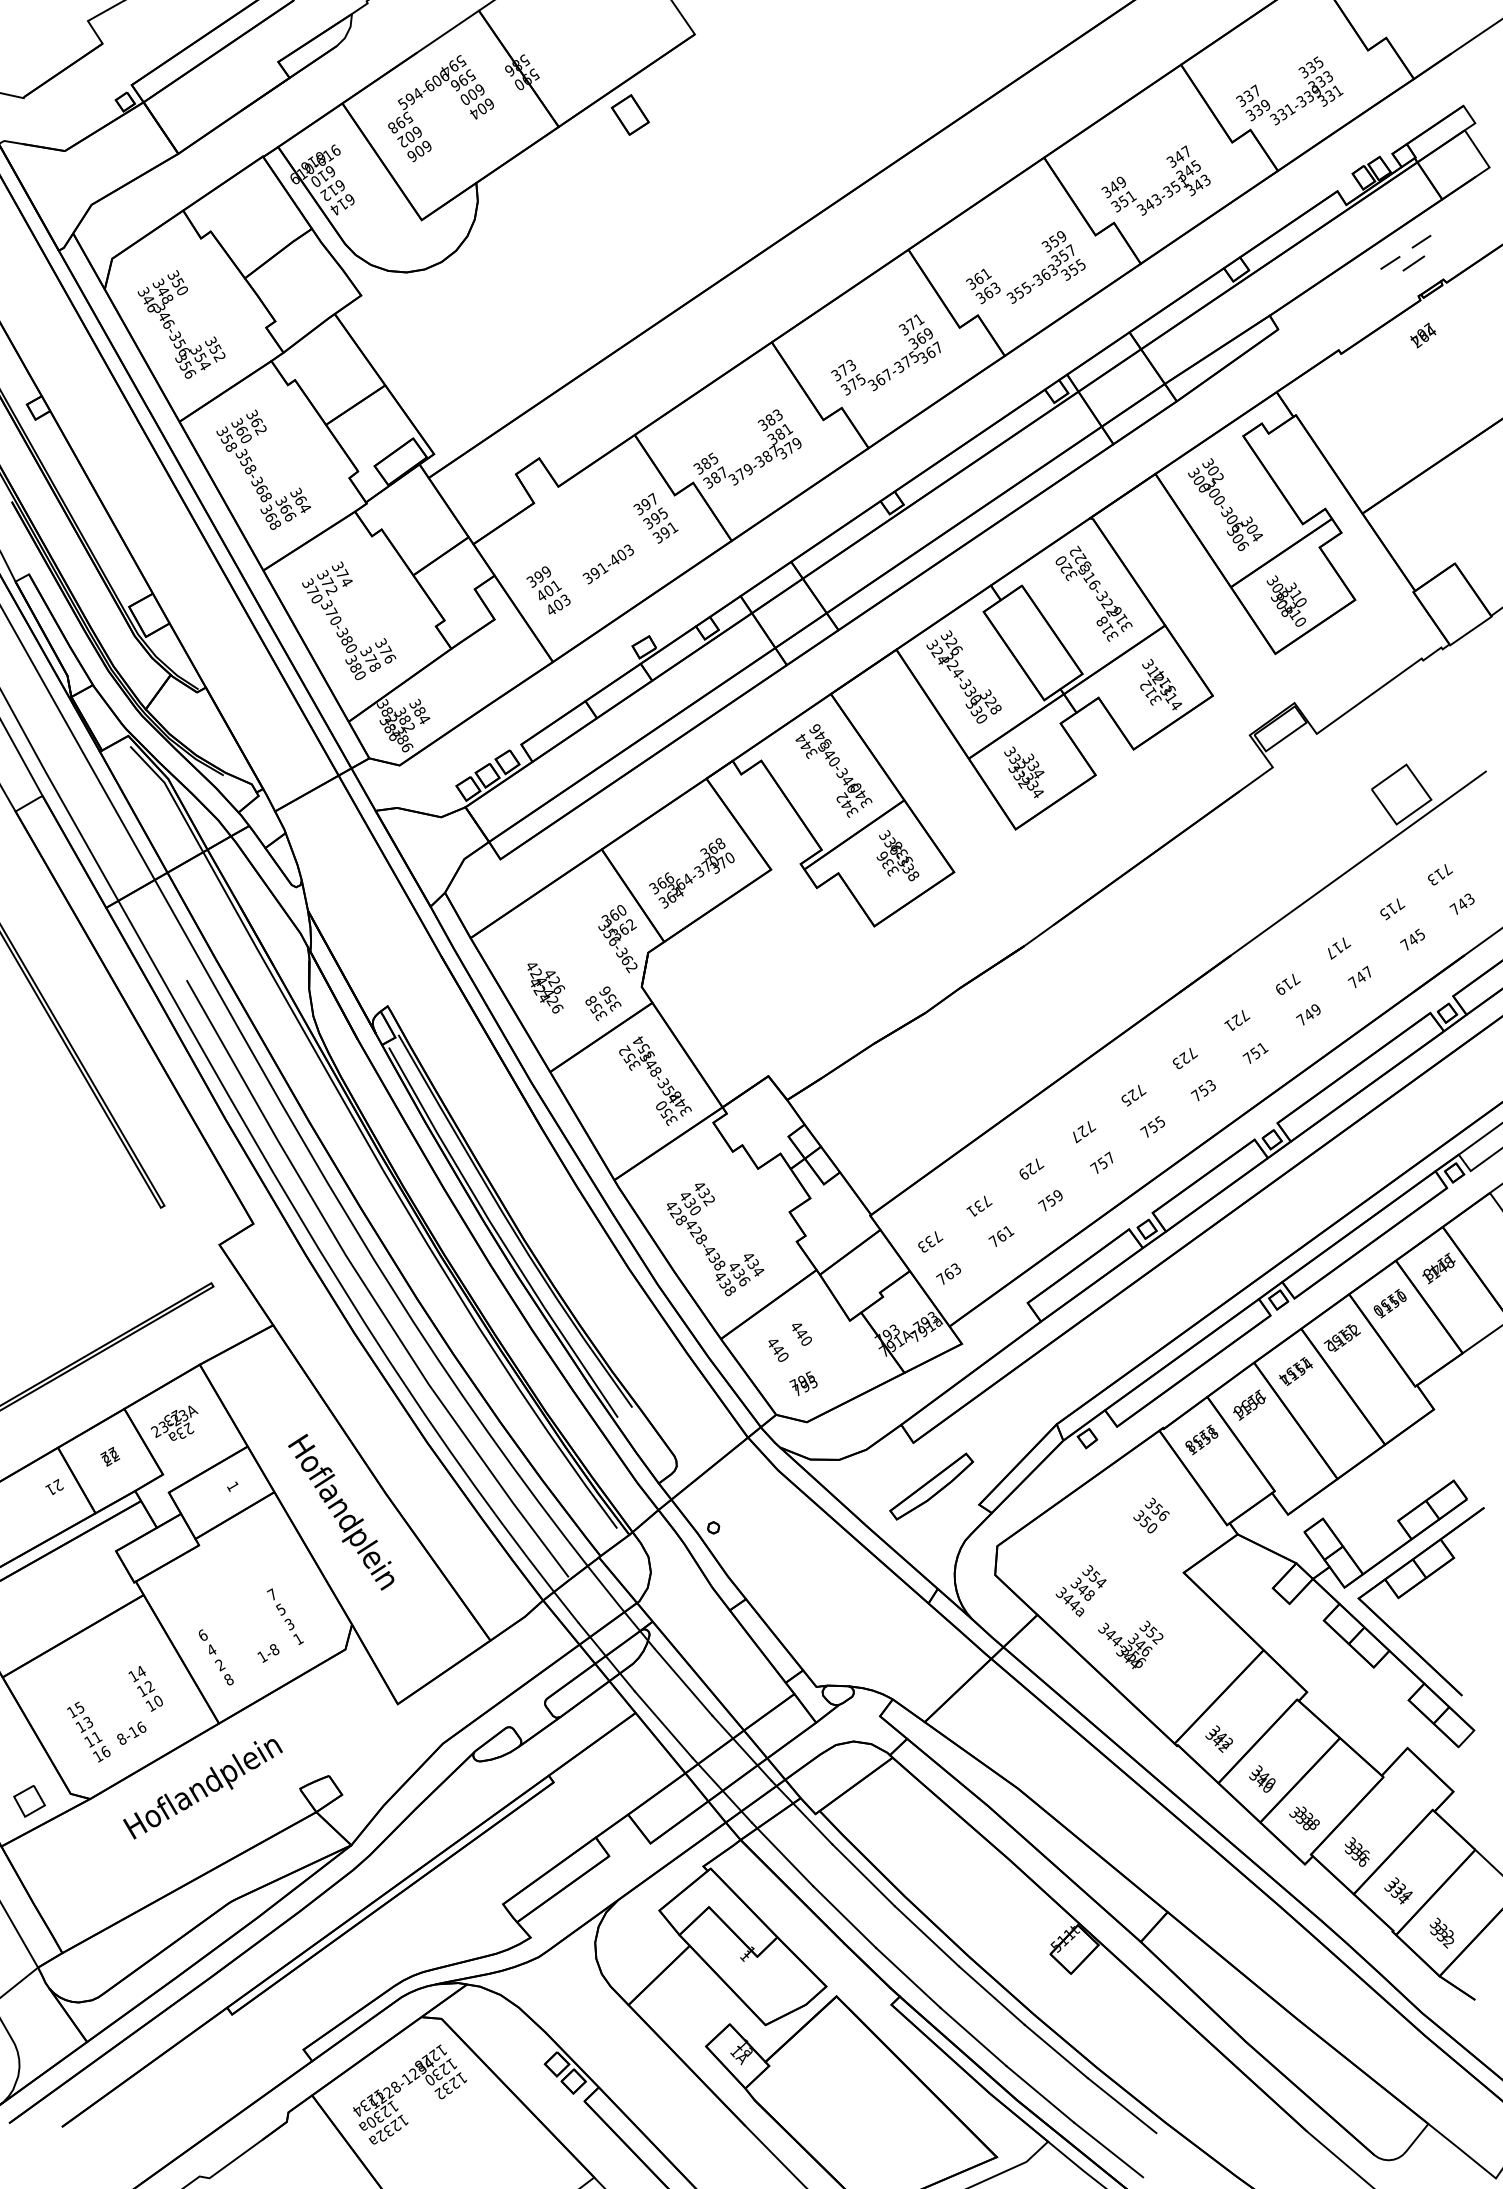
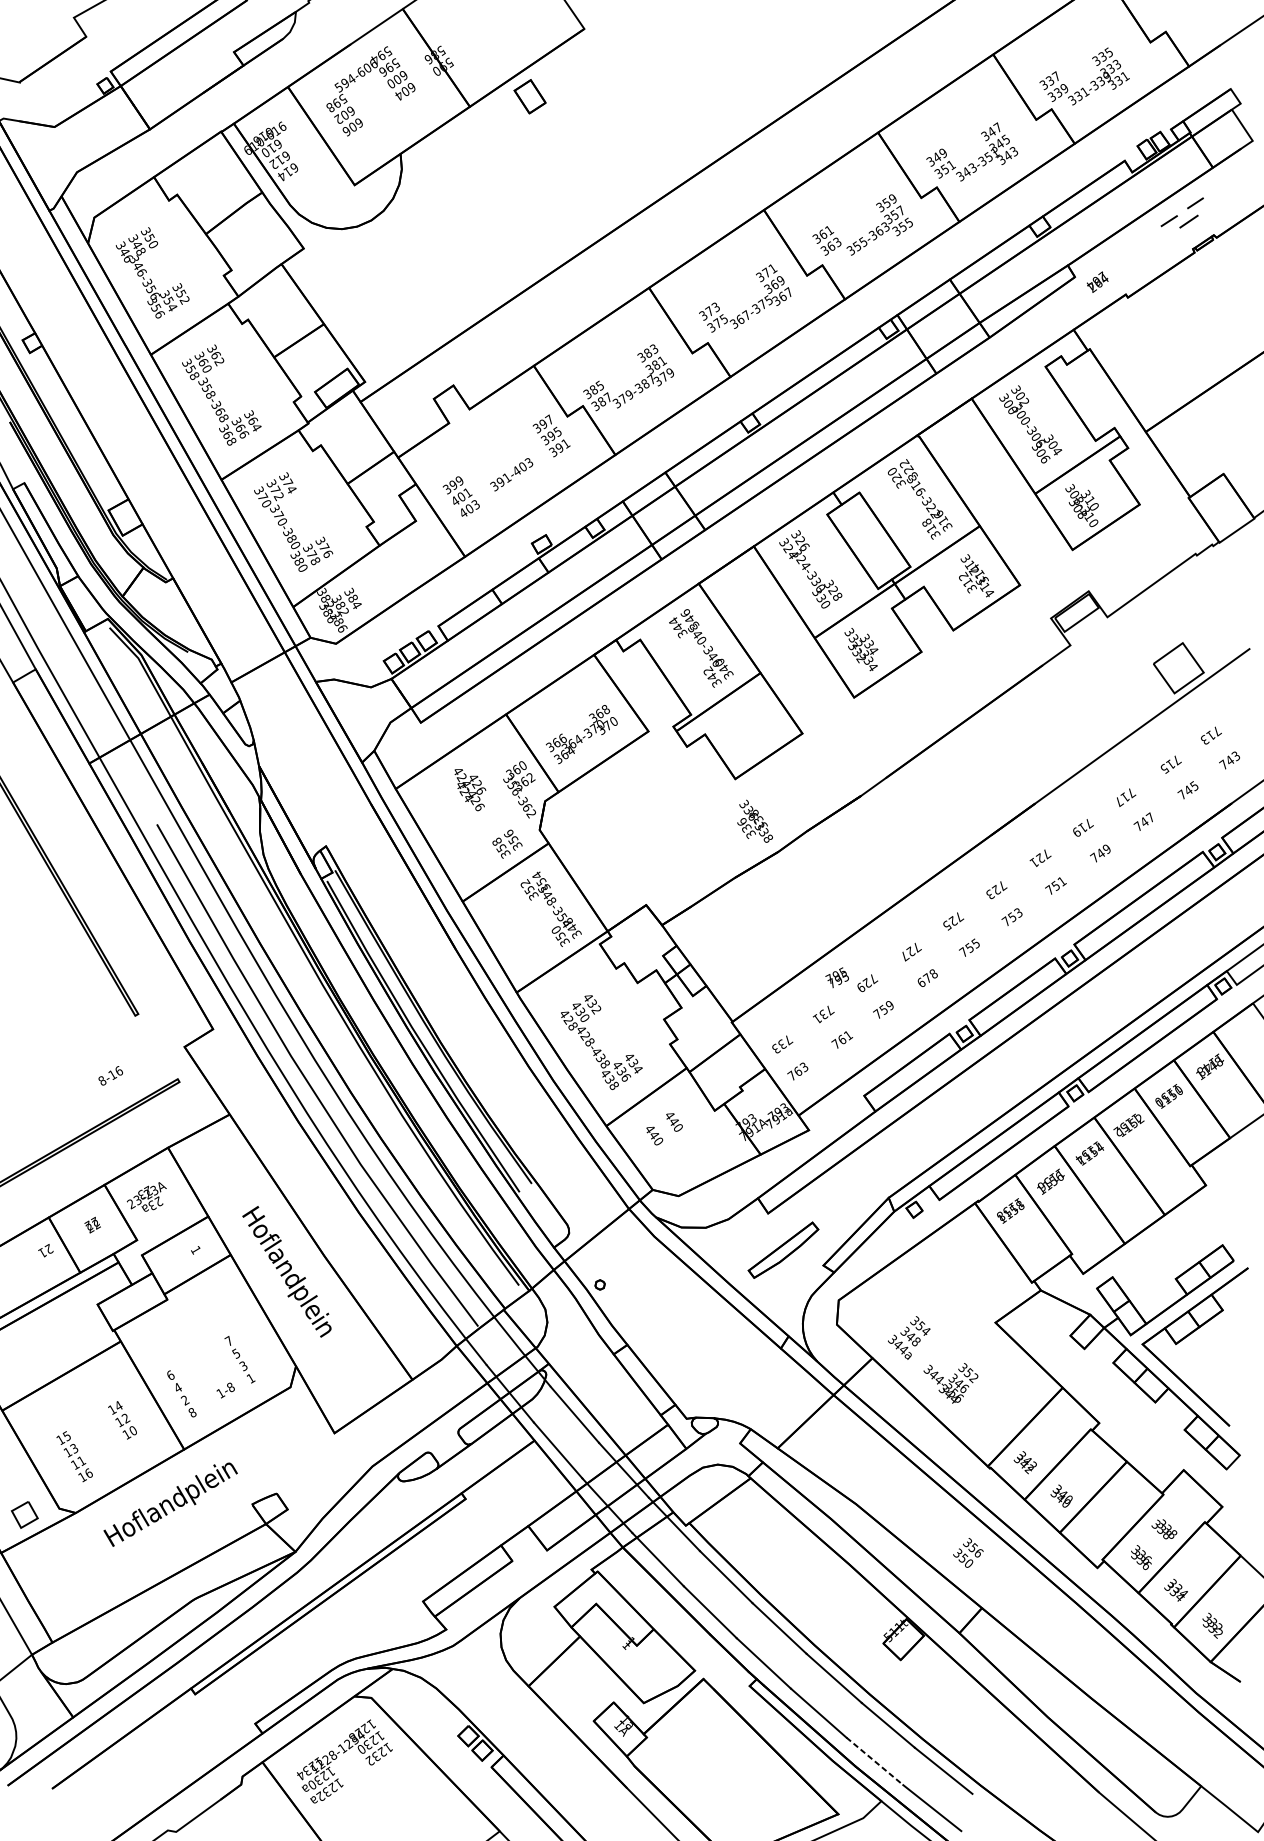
text: (1423, 335) -> (1097, 282), moved
text: (897, 855) -> (754, 821), moved
text: (546, 988) -> (470, 790), moved
text: (1102, 1162) -> (927, 977), 757 -> 678
text: (803, 1383) -> (837, 977), moved
text: (1151, 1515) -> (968, 1552), moved
text: (131, 1732) -> (110, 1075), moved
text: (1304, 1818) -> (1164, 1529), moved
line: (1040, 2094) -> (875, 1761), solid -> dashed

